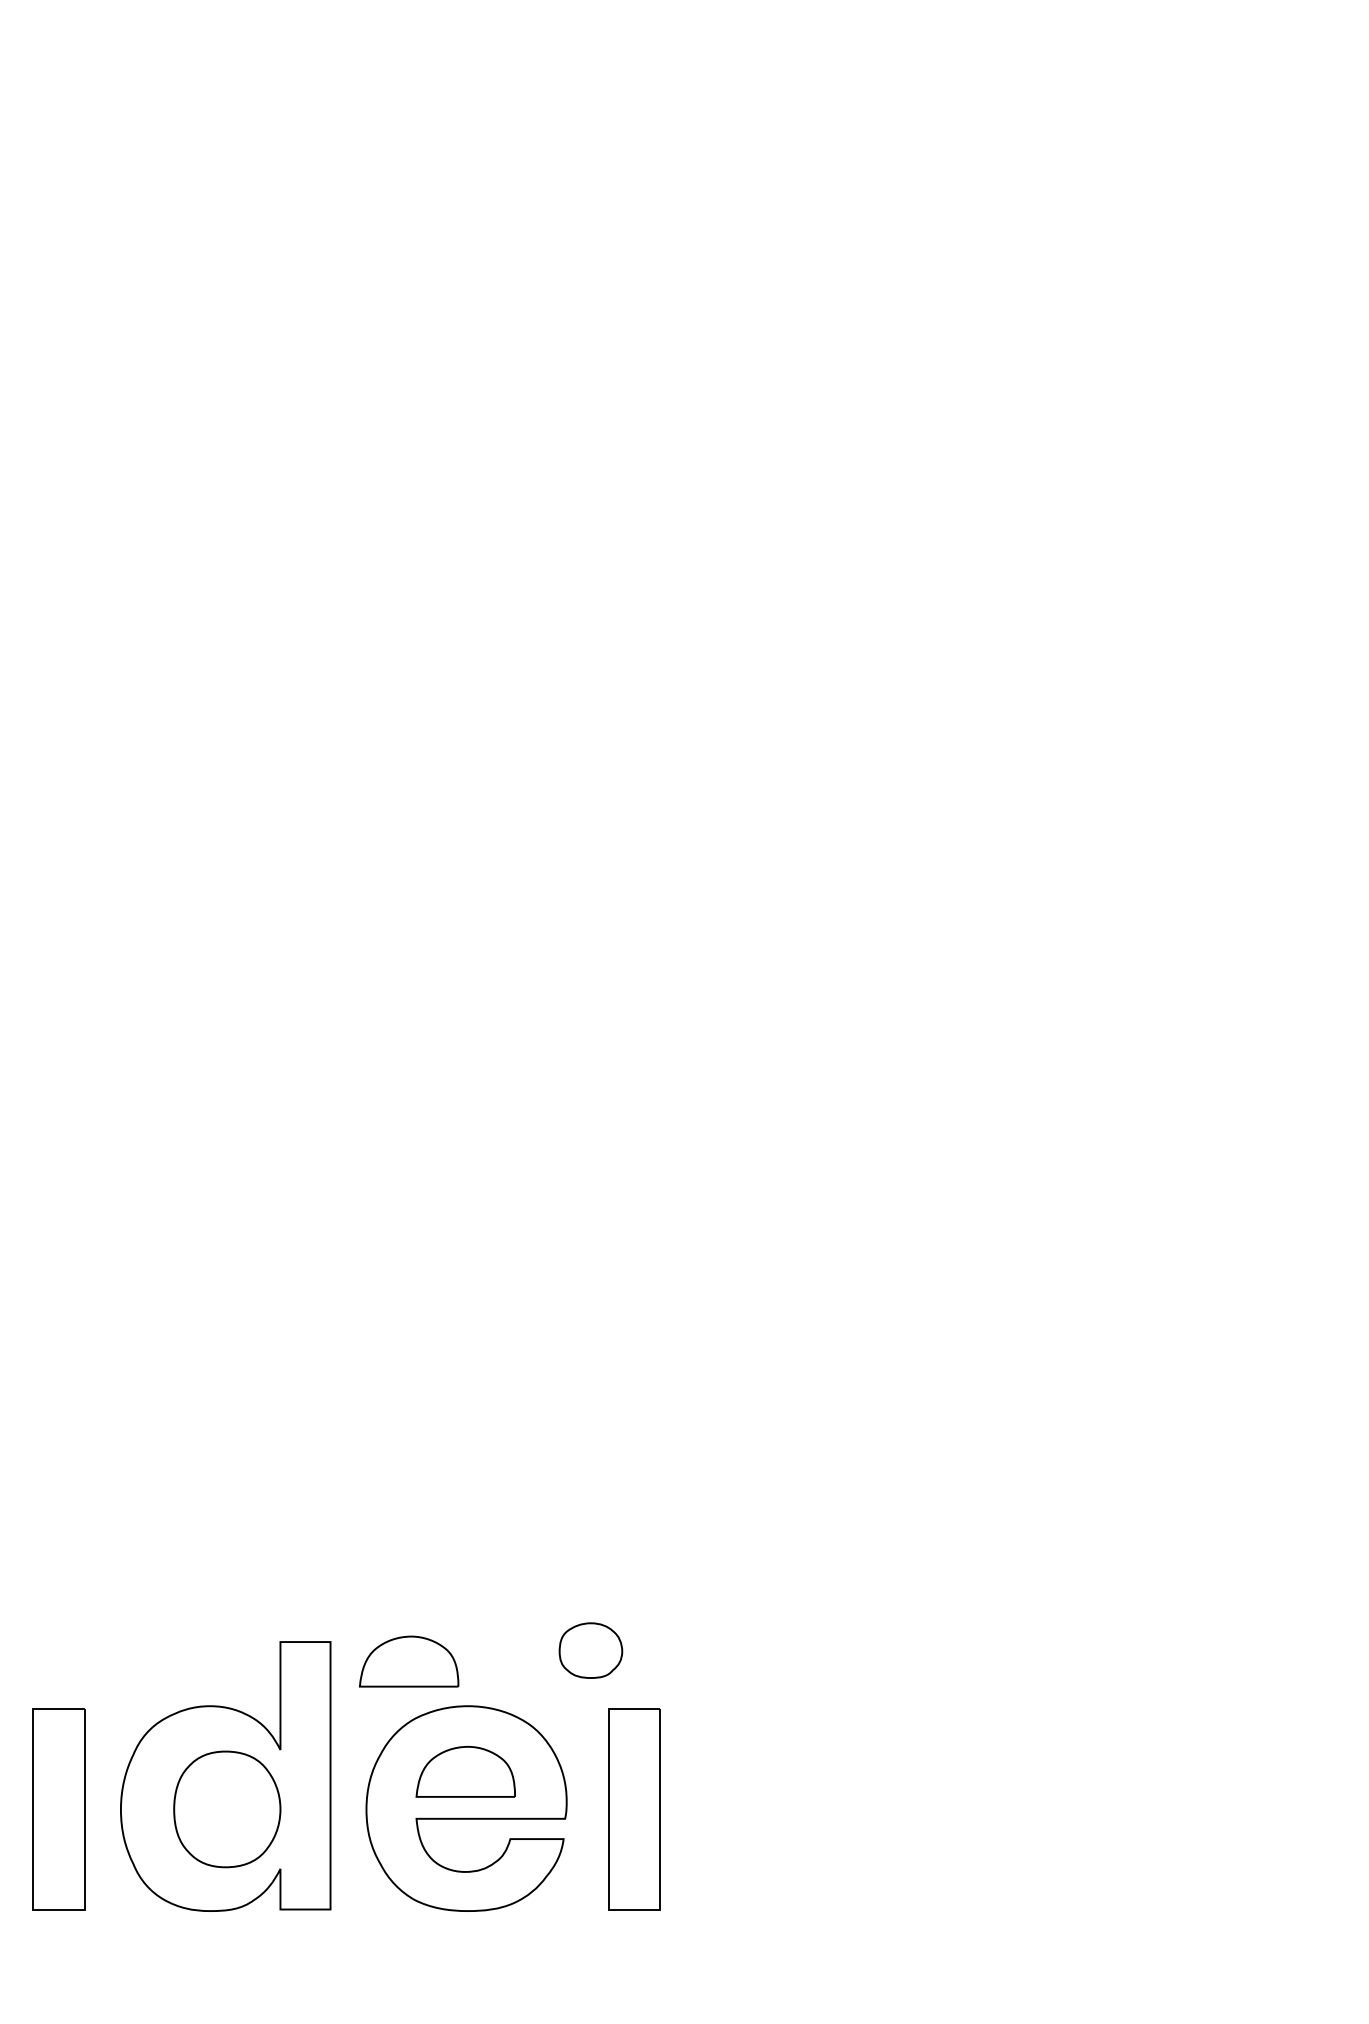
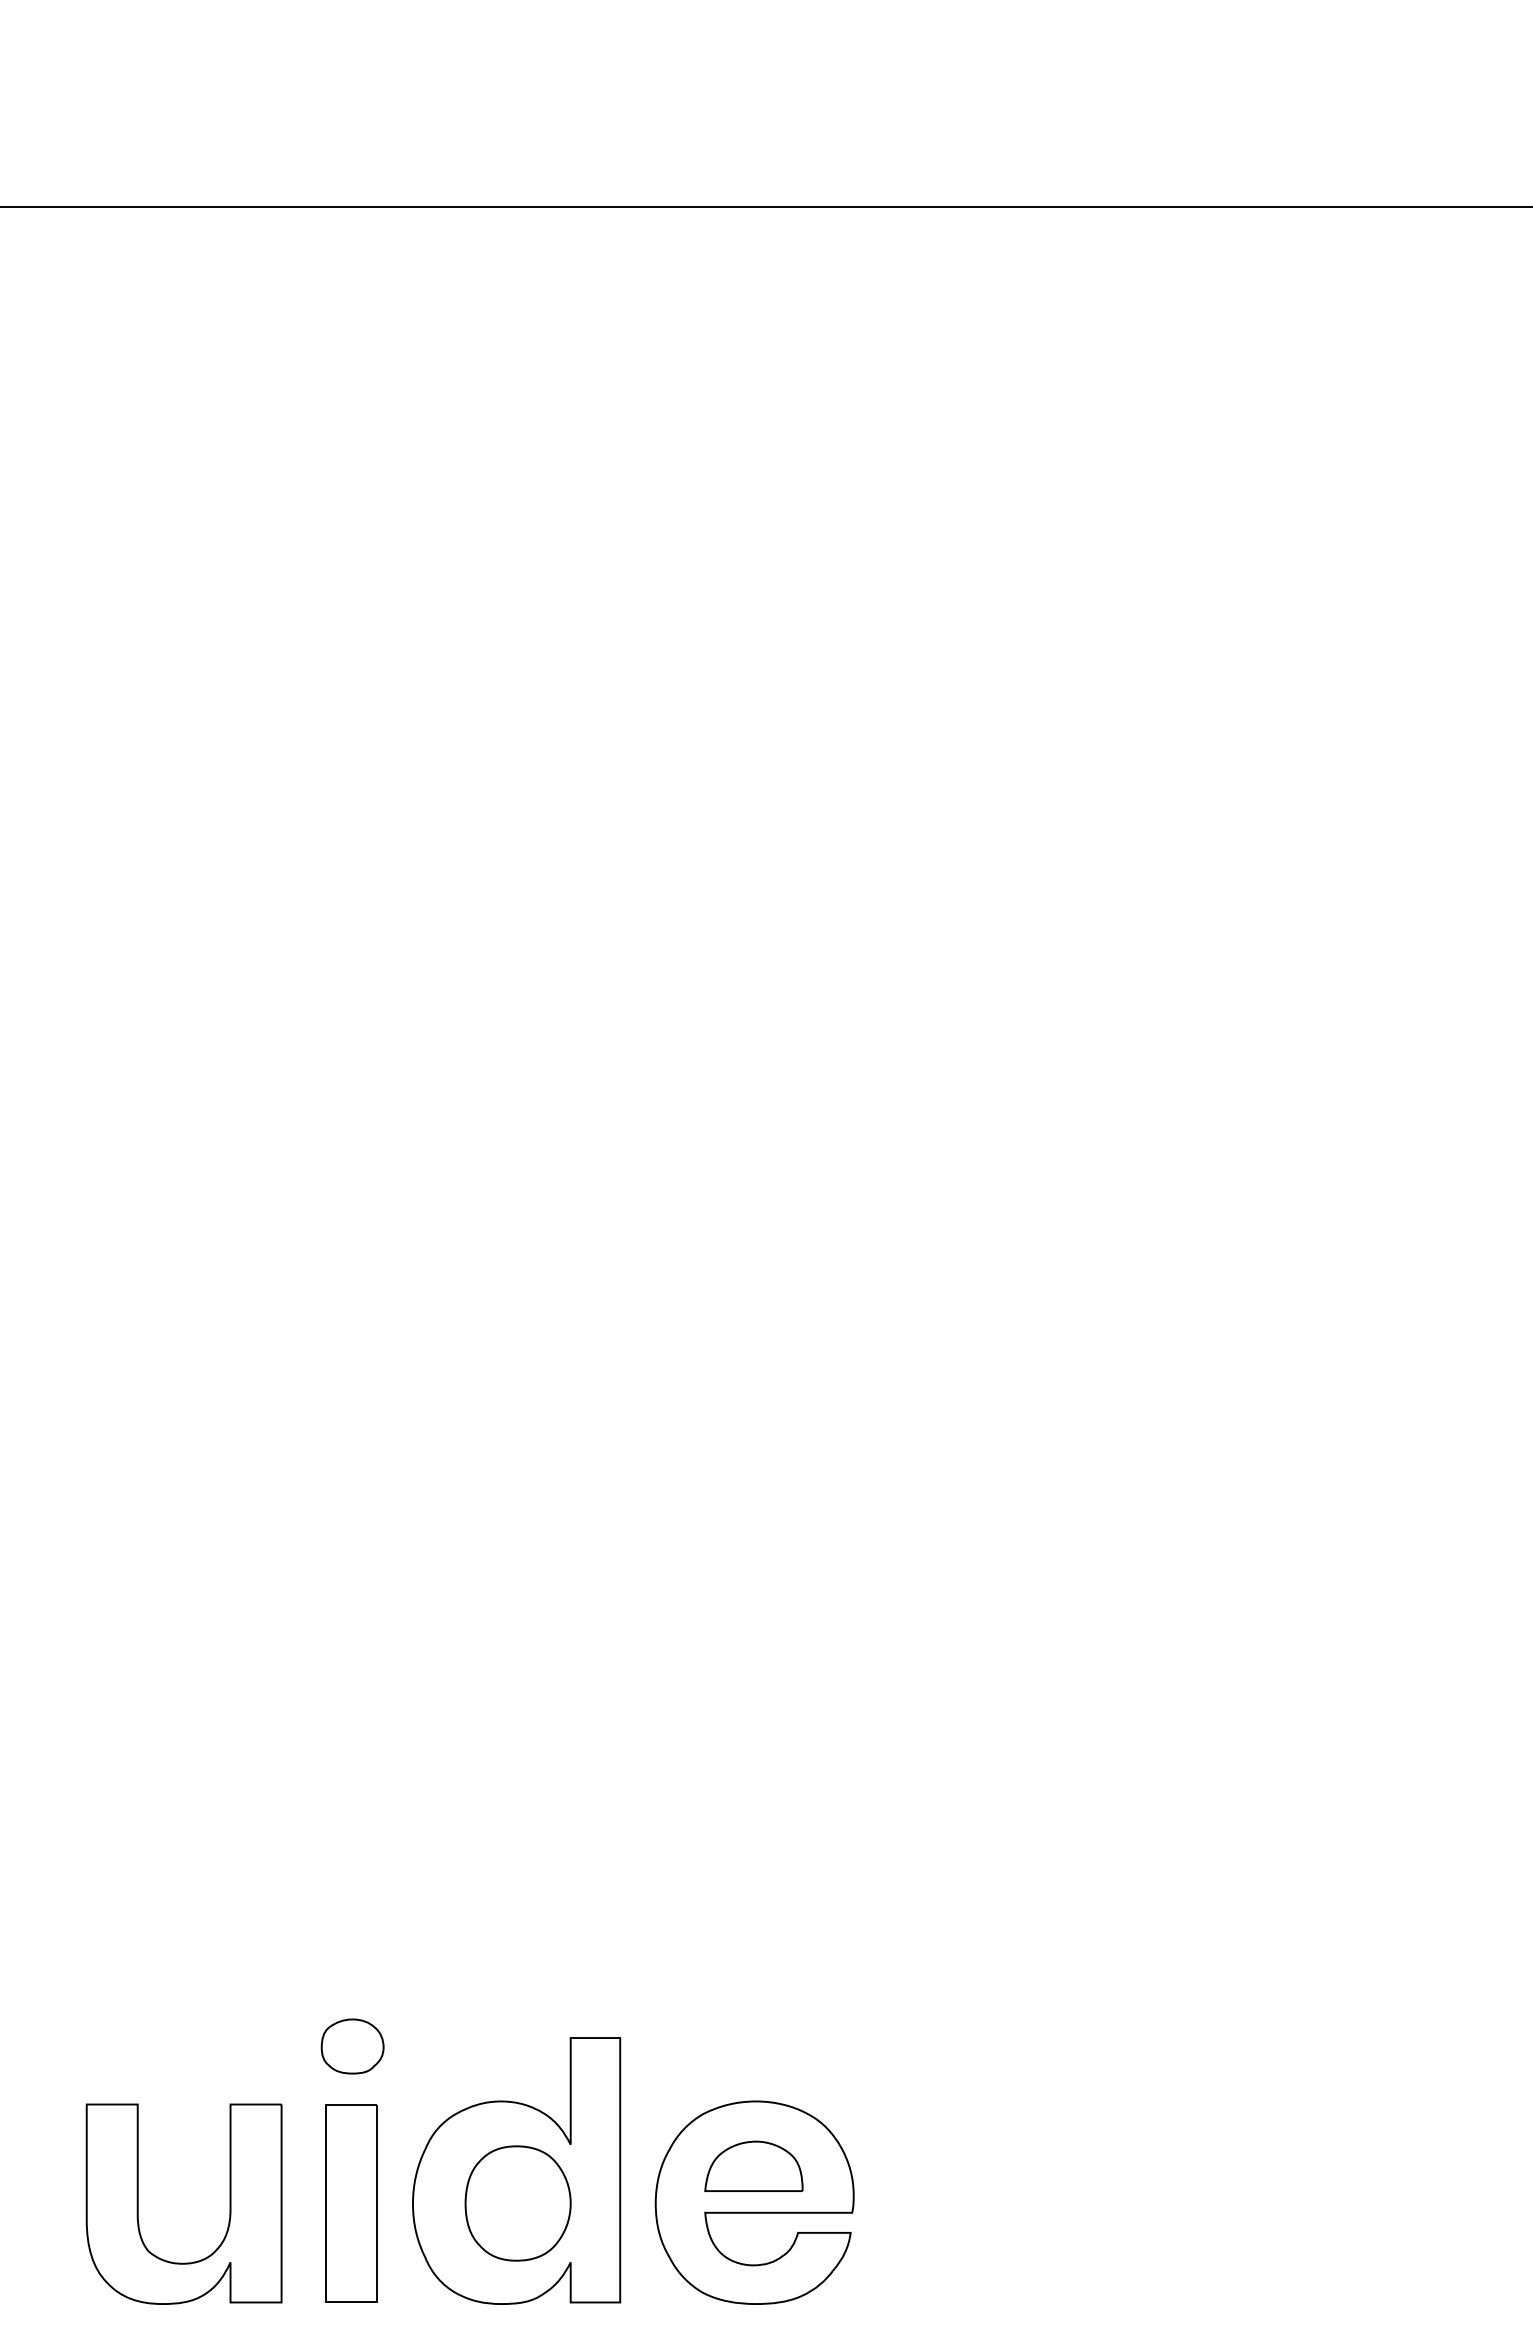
part: (590, 1650) -> (352, 2046), moved
part: (408, 1660) -> (697, 2056), removed
part: (634, 1809) -> (920, 2203), removed

